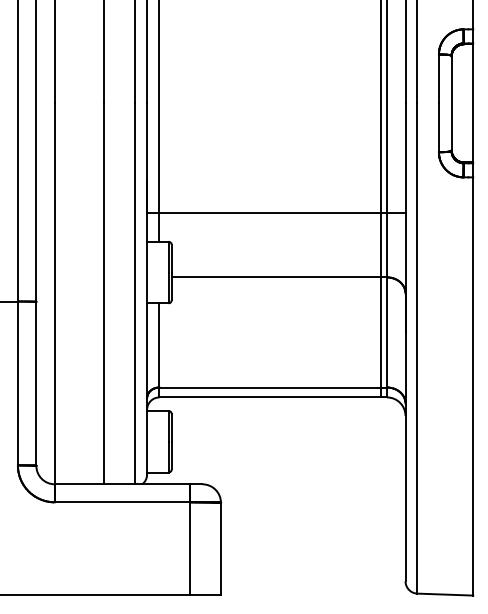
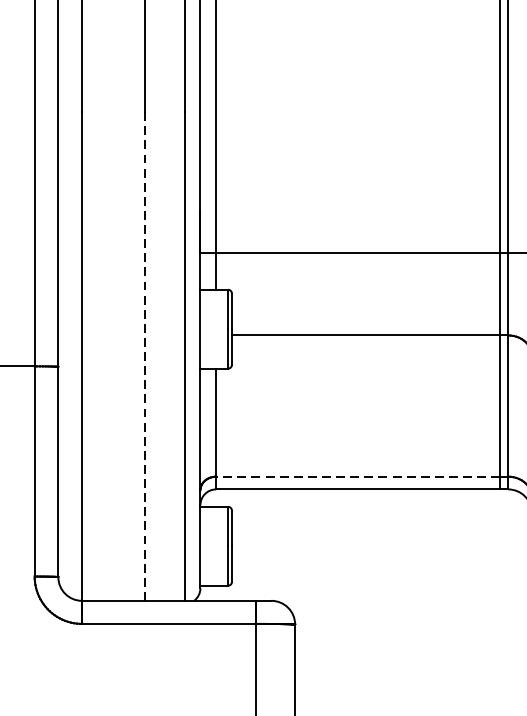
line: (104, 294) -> (145, 357), solid -> dashed
line: (270, 387) -> (358, 476), solid -> dashed

